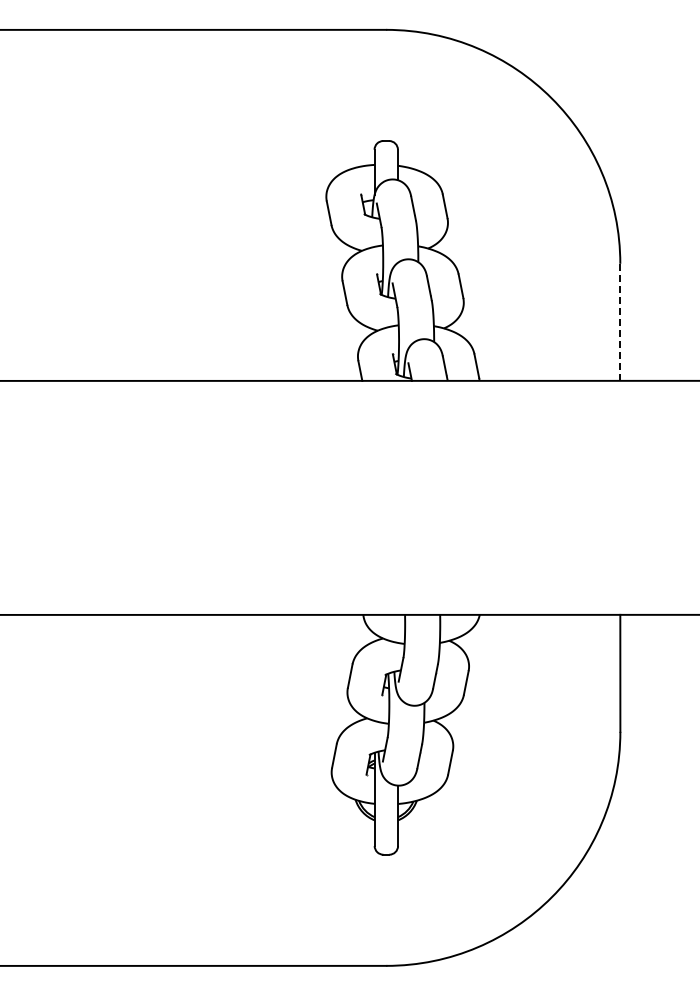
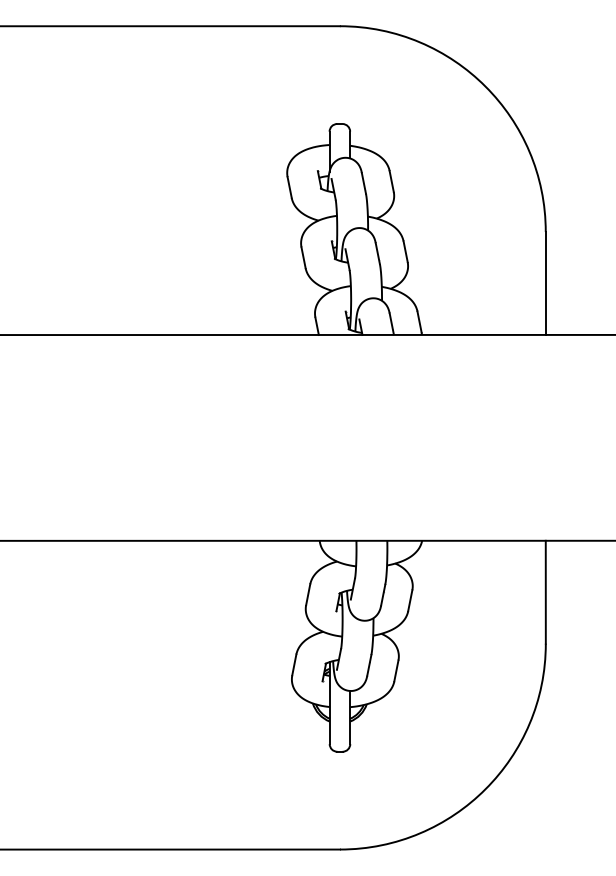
line: (620, 322) -> (545, 283), dashed -> solid

